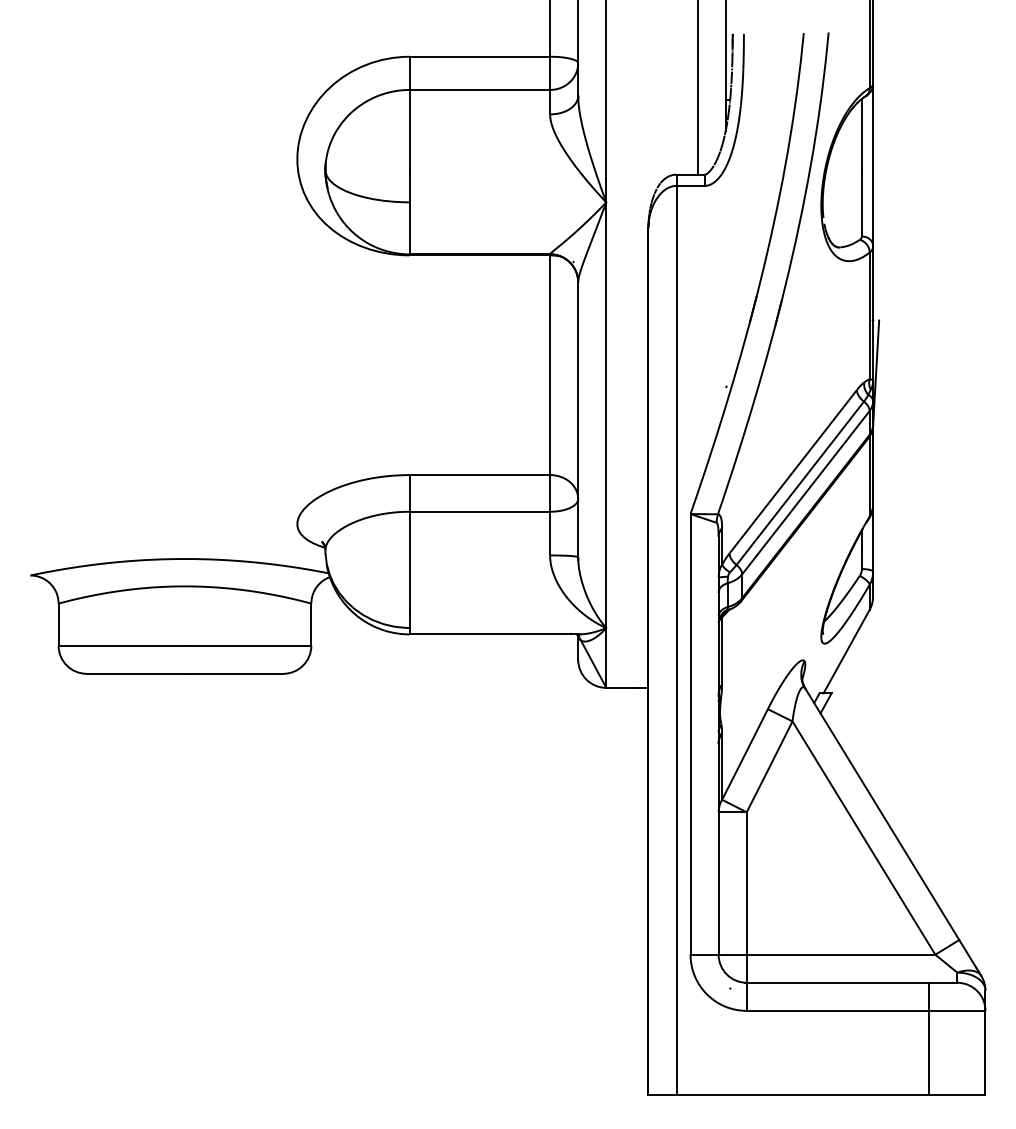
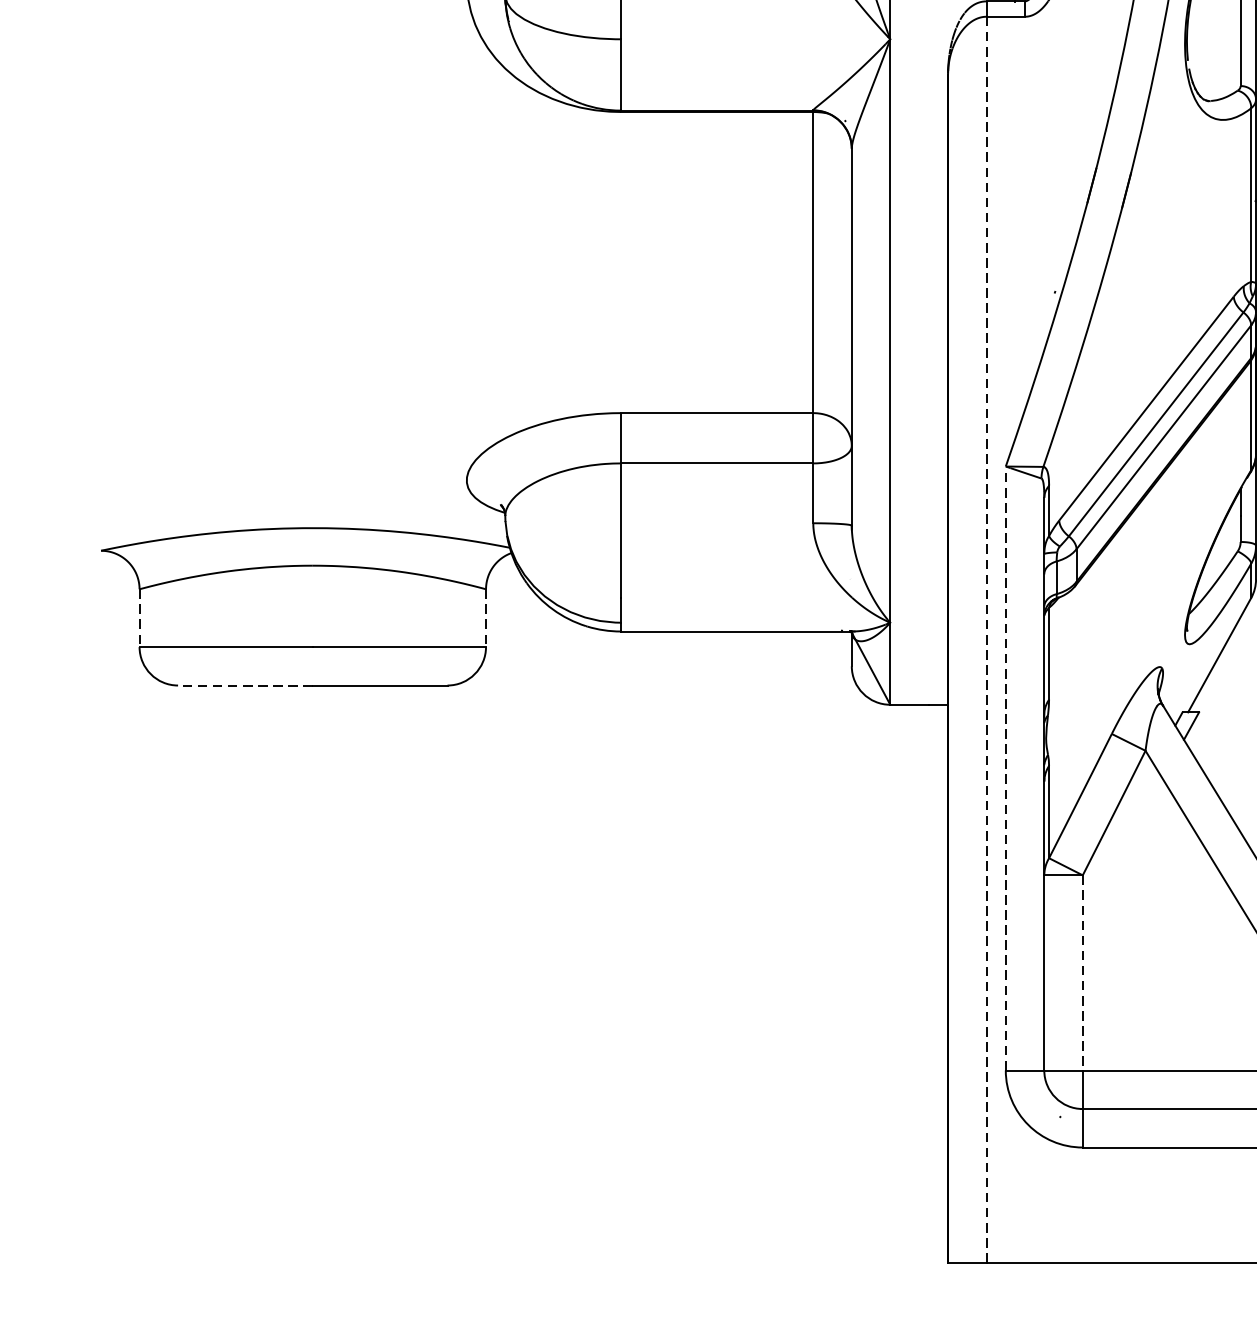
line: (58, 625) -> (139, 619), solid -> dashed
line: (311, 625) -> (486, 619), solid -> dashed
line: (676, 640) -> (986, 639), solid -> dashed
line: (135, 673) -> (244, 685), solid -> dashed
line: (690, 733) -> (1005, 767), solid -> dashed
line: (746, 883) -> (1082, 972), solid -> dashed

